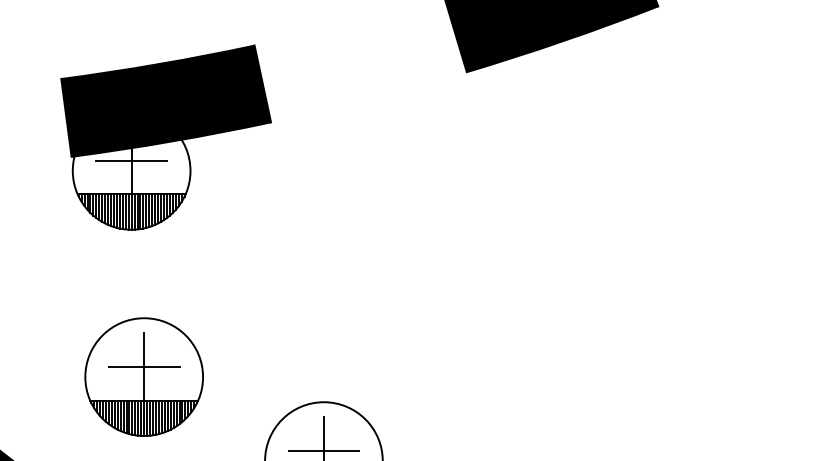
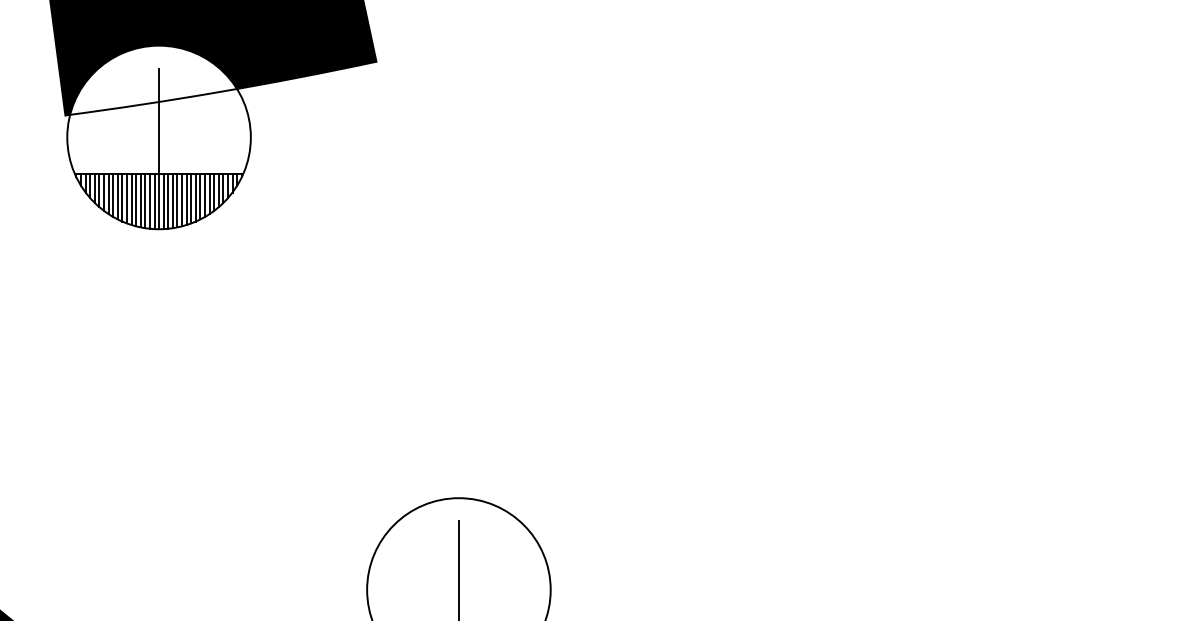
fill: (127, 134) -> (152, 80), removed
line: (131, 160) -> (158, 121), removed
part: (143, 376) -> (177, 458), removed
line: (323, 450) -> (458, 573), removed

